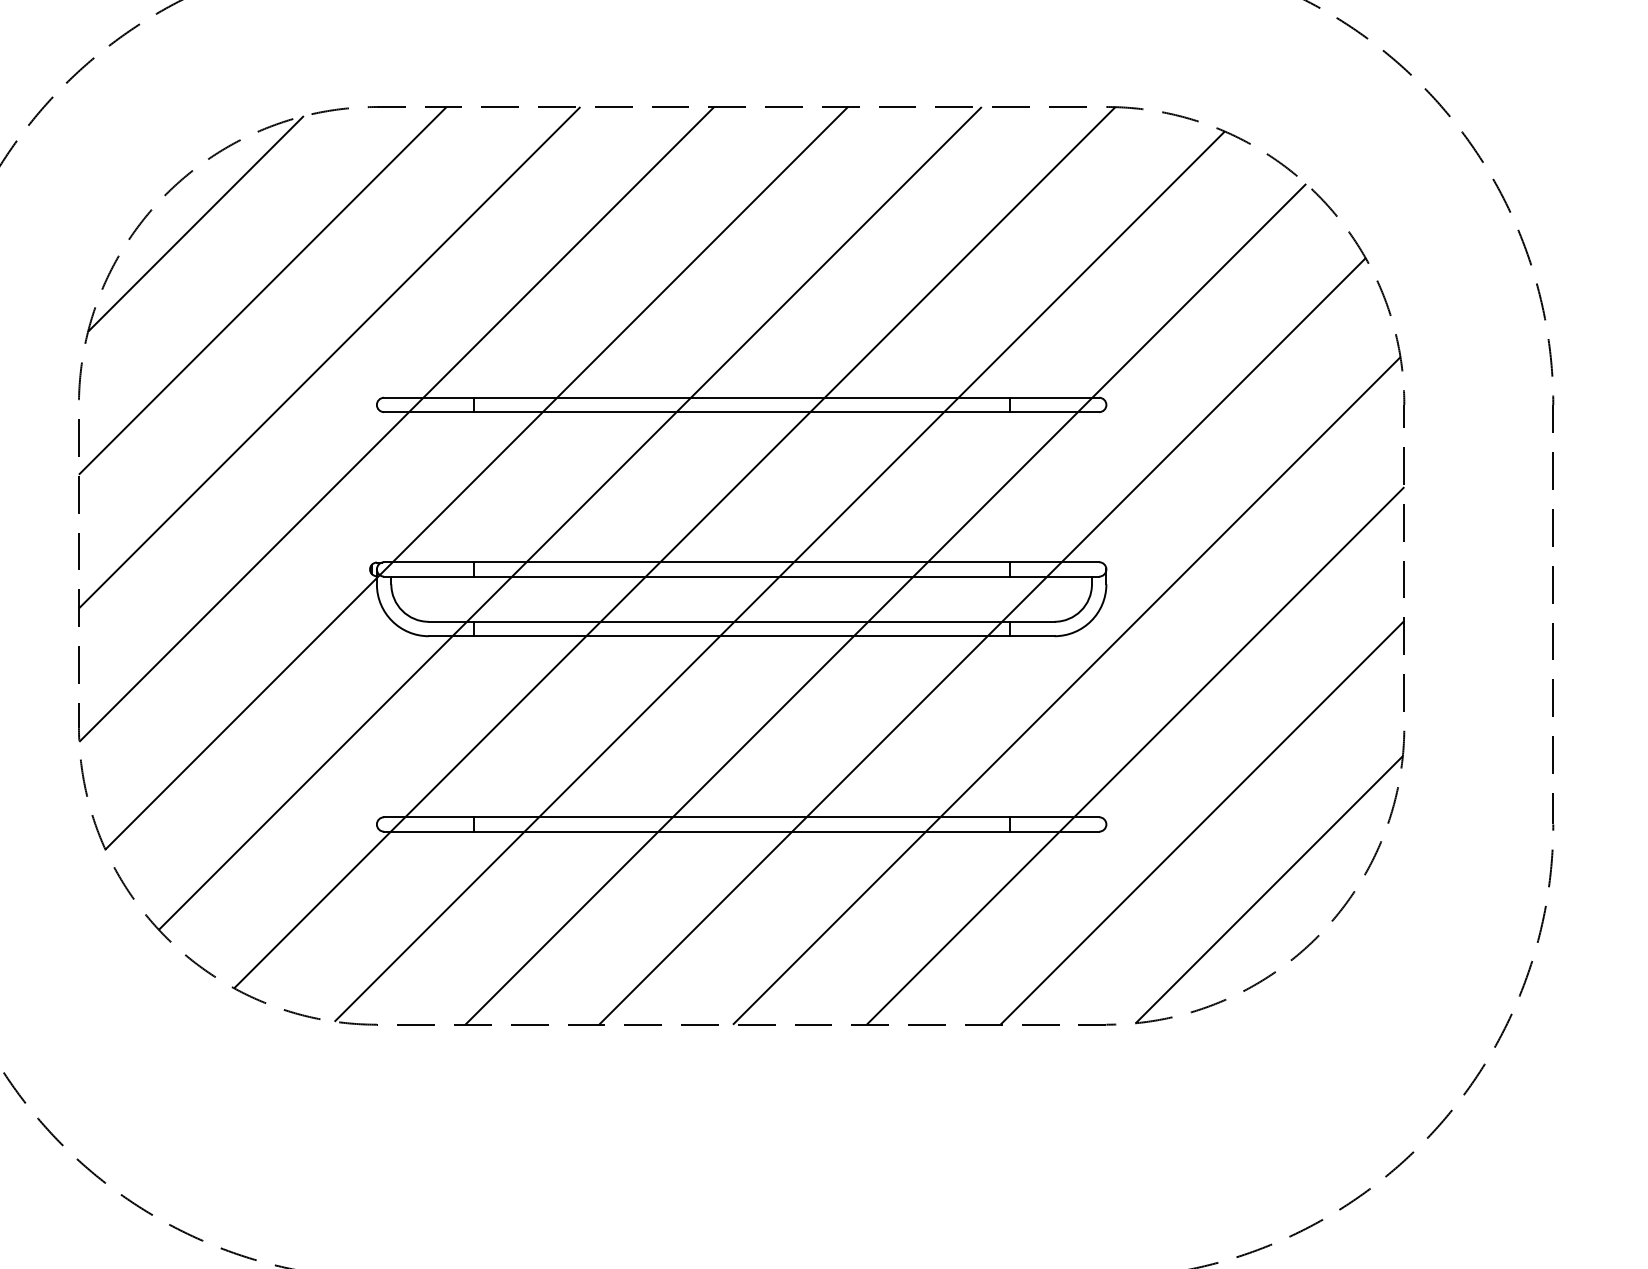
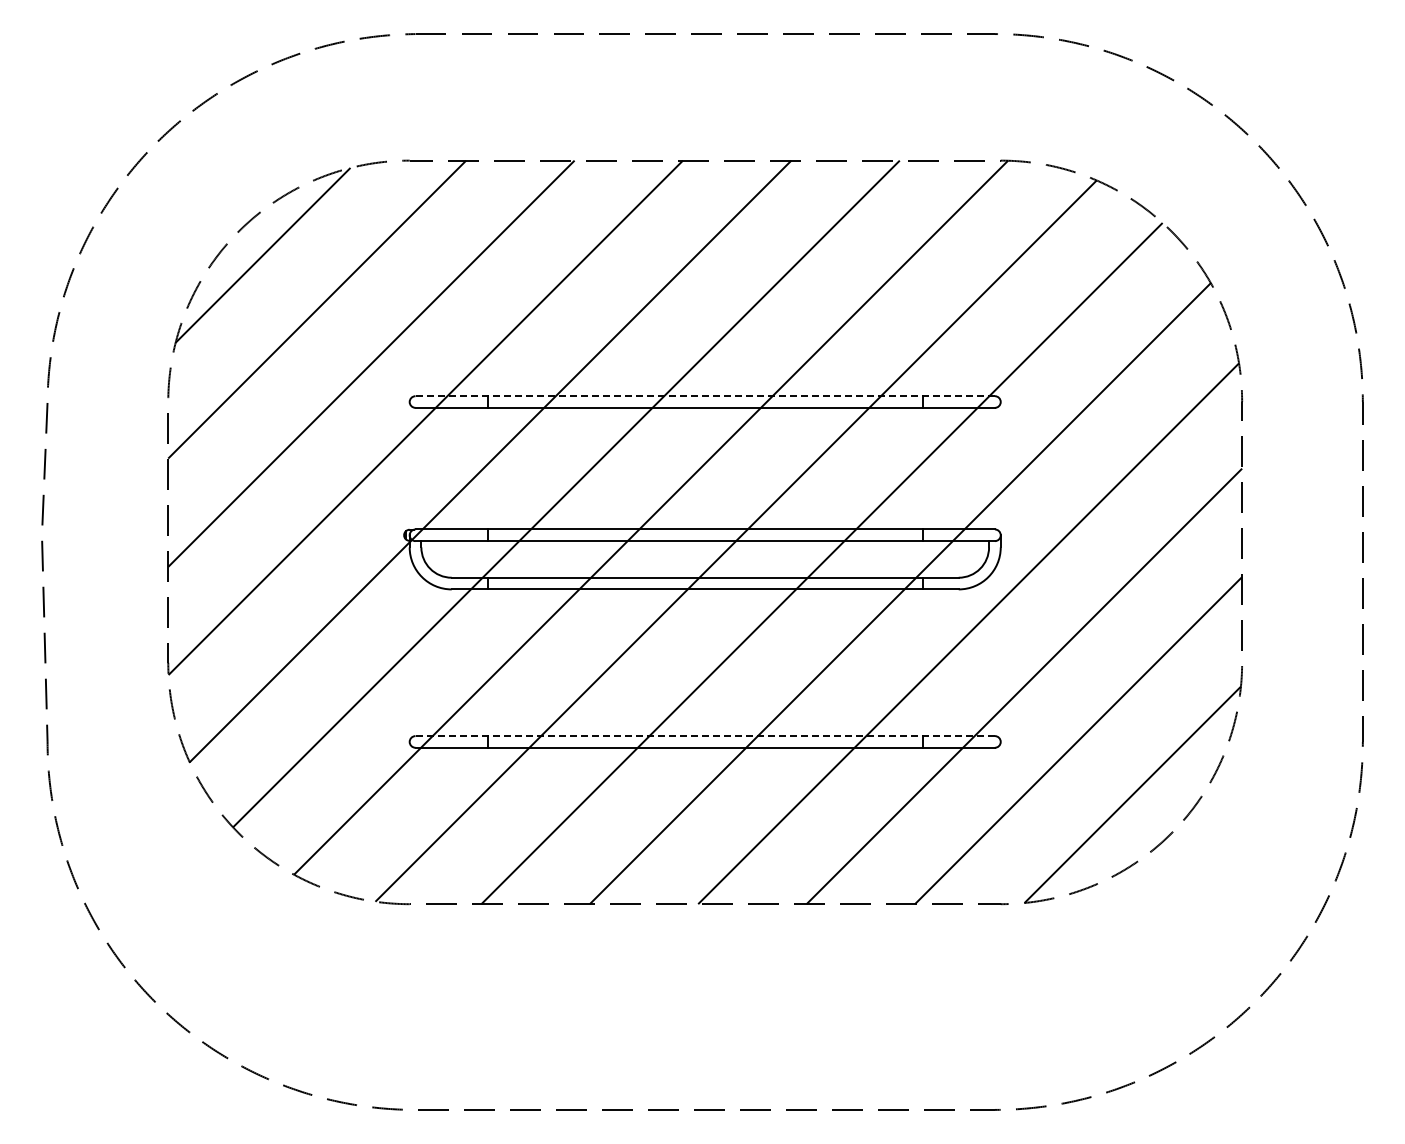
line: (741, 398) -> (705, 396), solid -> dashed
line: (741, 817) -> (705, 736), solid -> dashed

